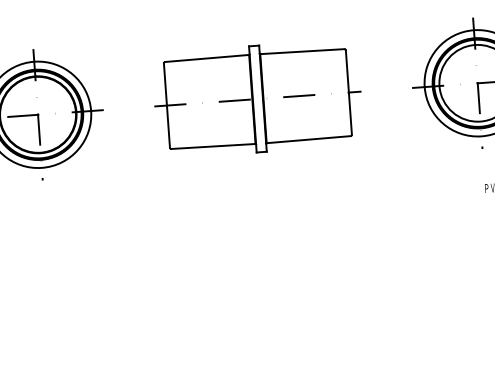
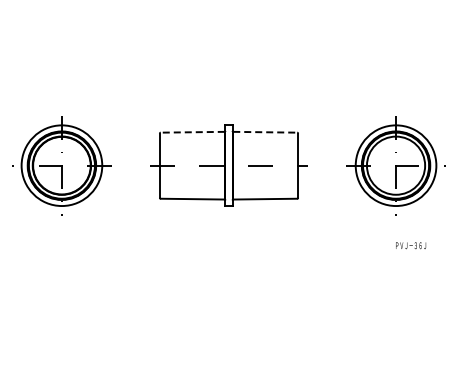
line: (302, 51) -> (265, 132), solid -> dashed
line: (206, 58) -> (192, 132), solid -> dashed

